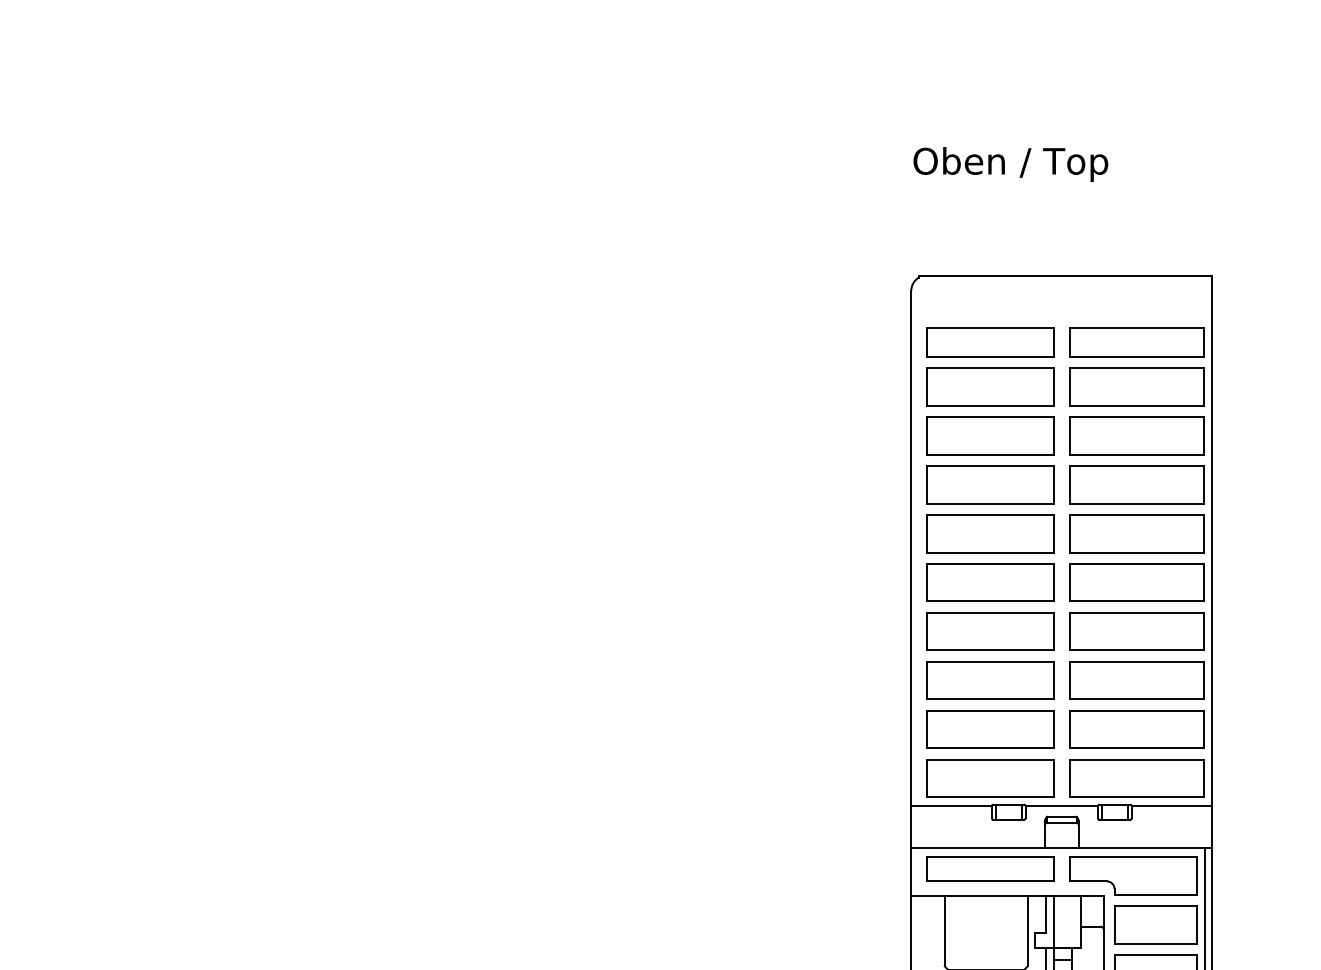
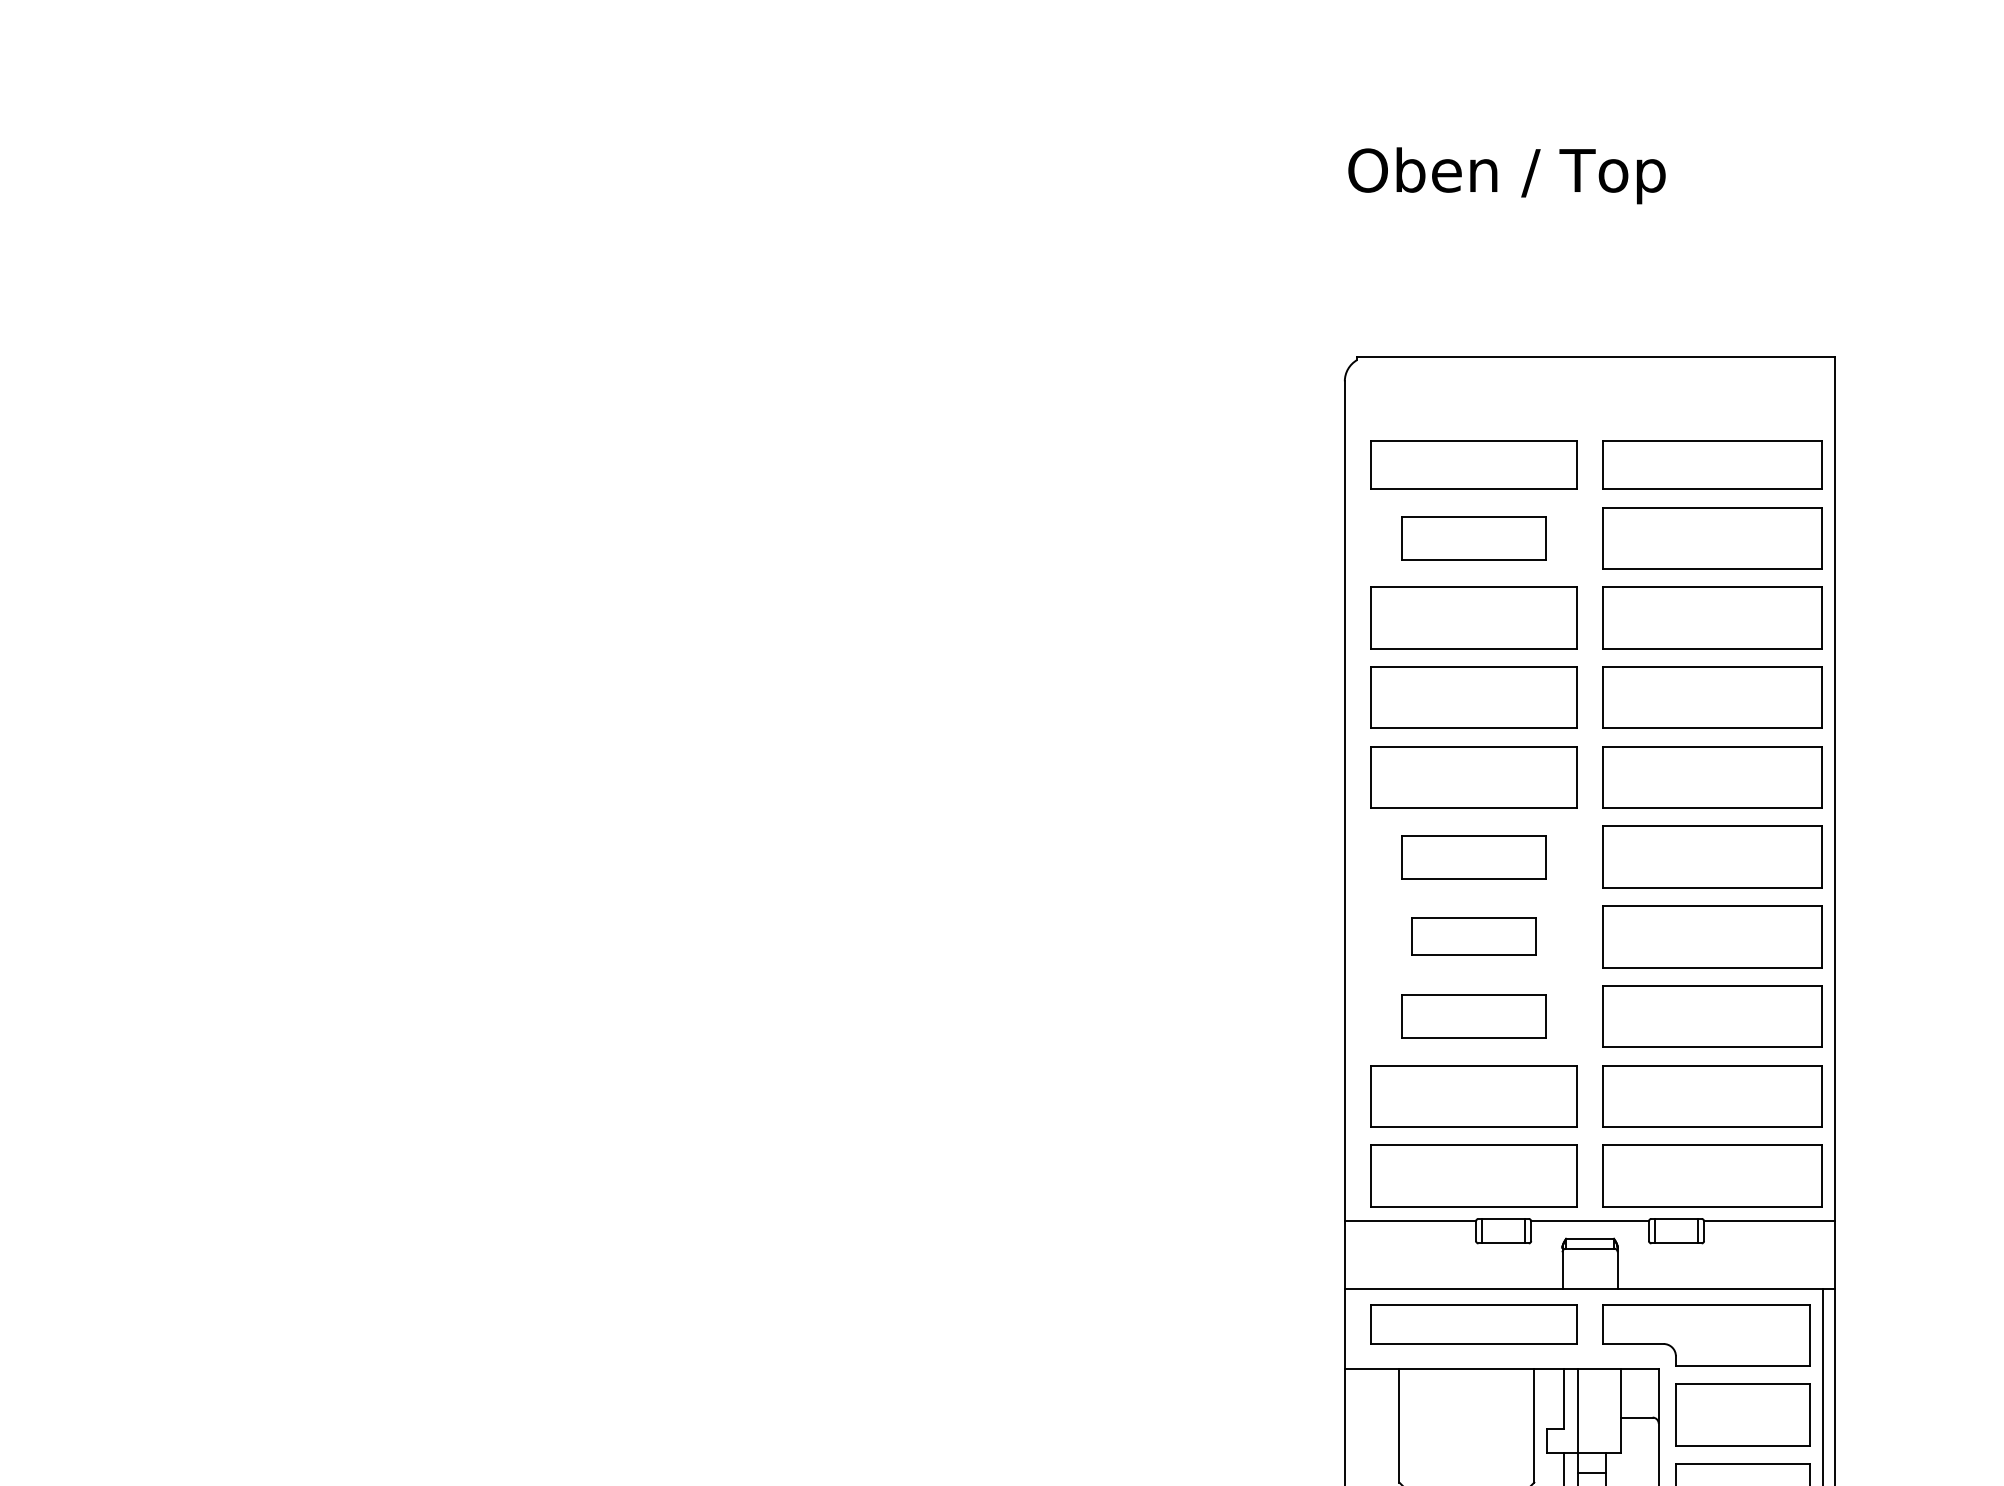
part: (990, 386) -> (1473, 537), size x0.7
part: (990, 582) -> (1473, 856), size x0.7
part: (990, 631) -> (1473, 936), size x0.6
part: (990, 680) -> (1473, 1016), size x0.7

